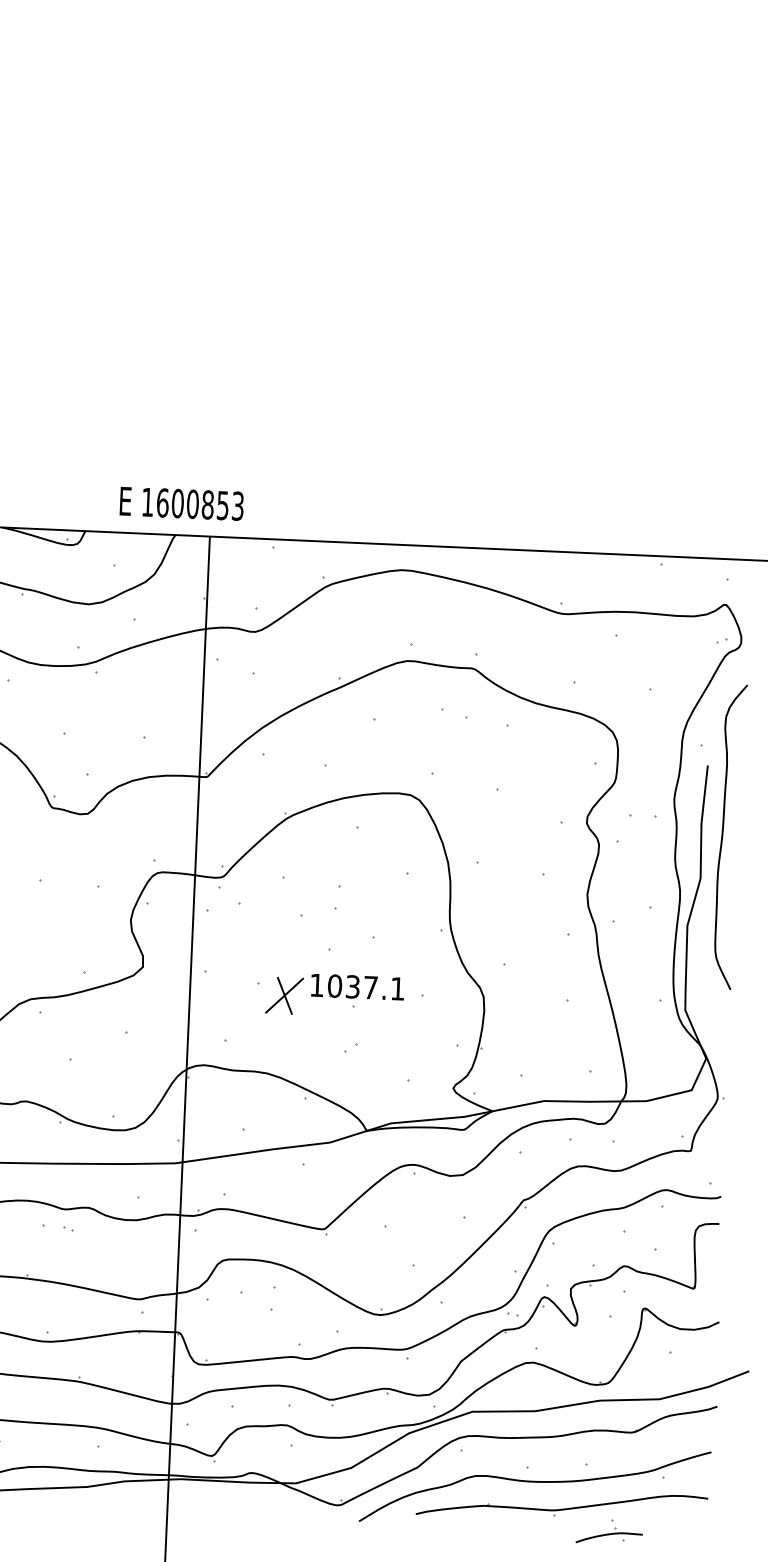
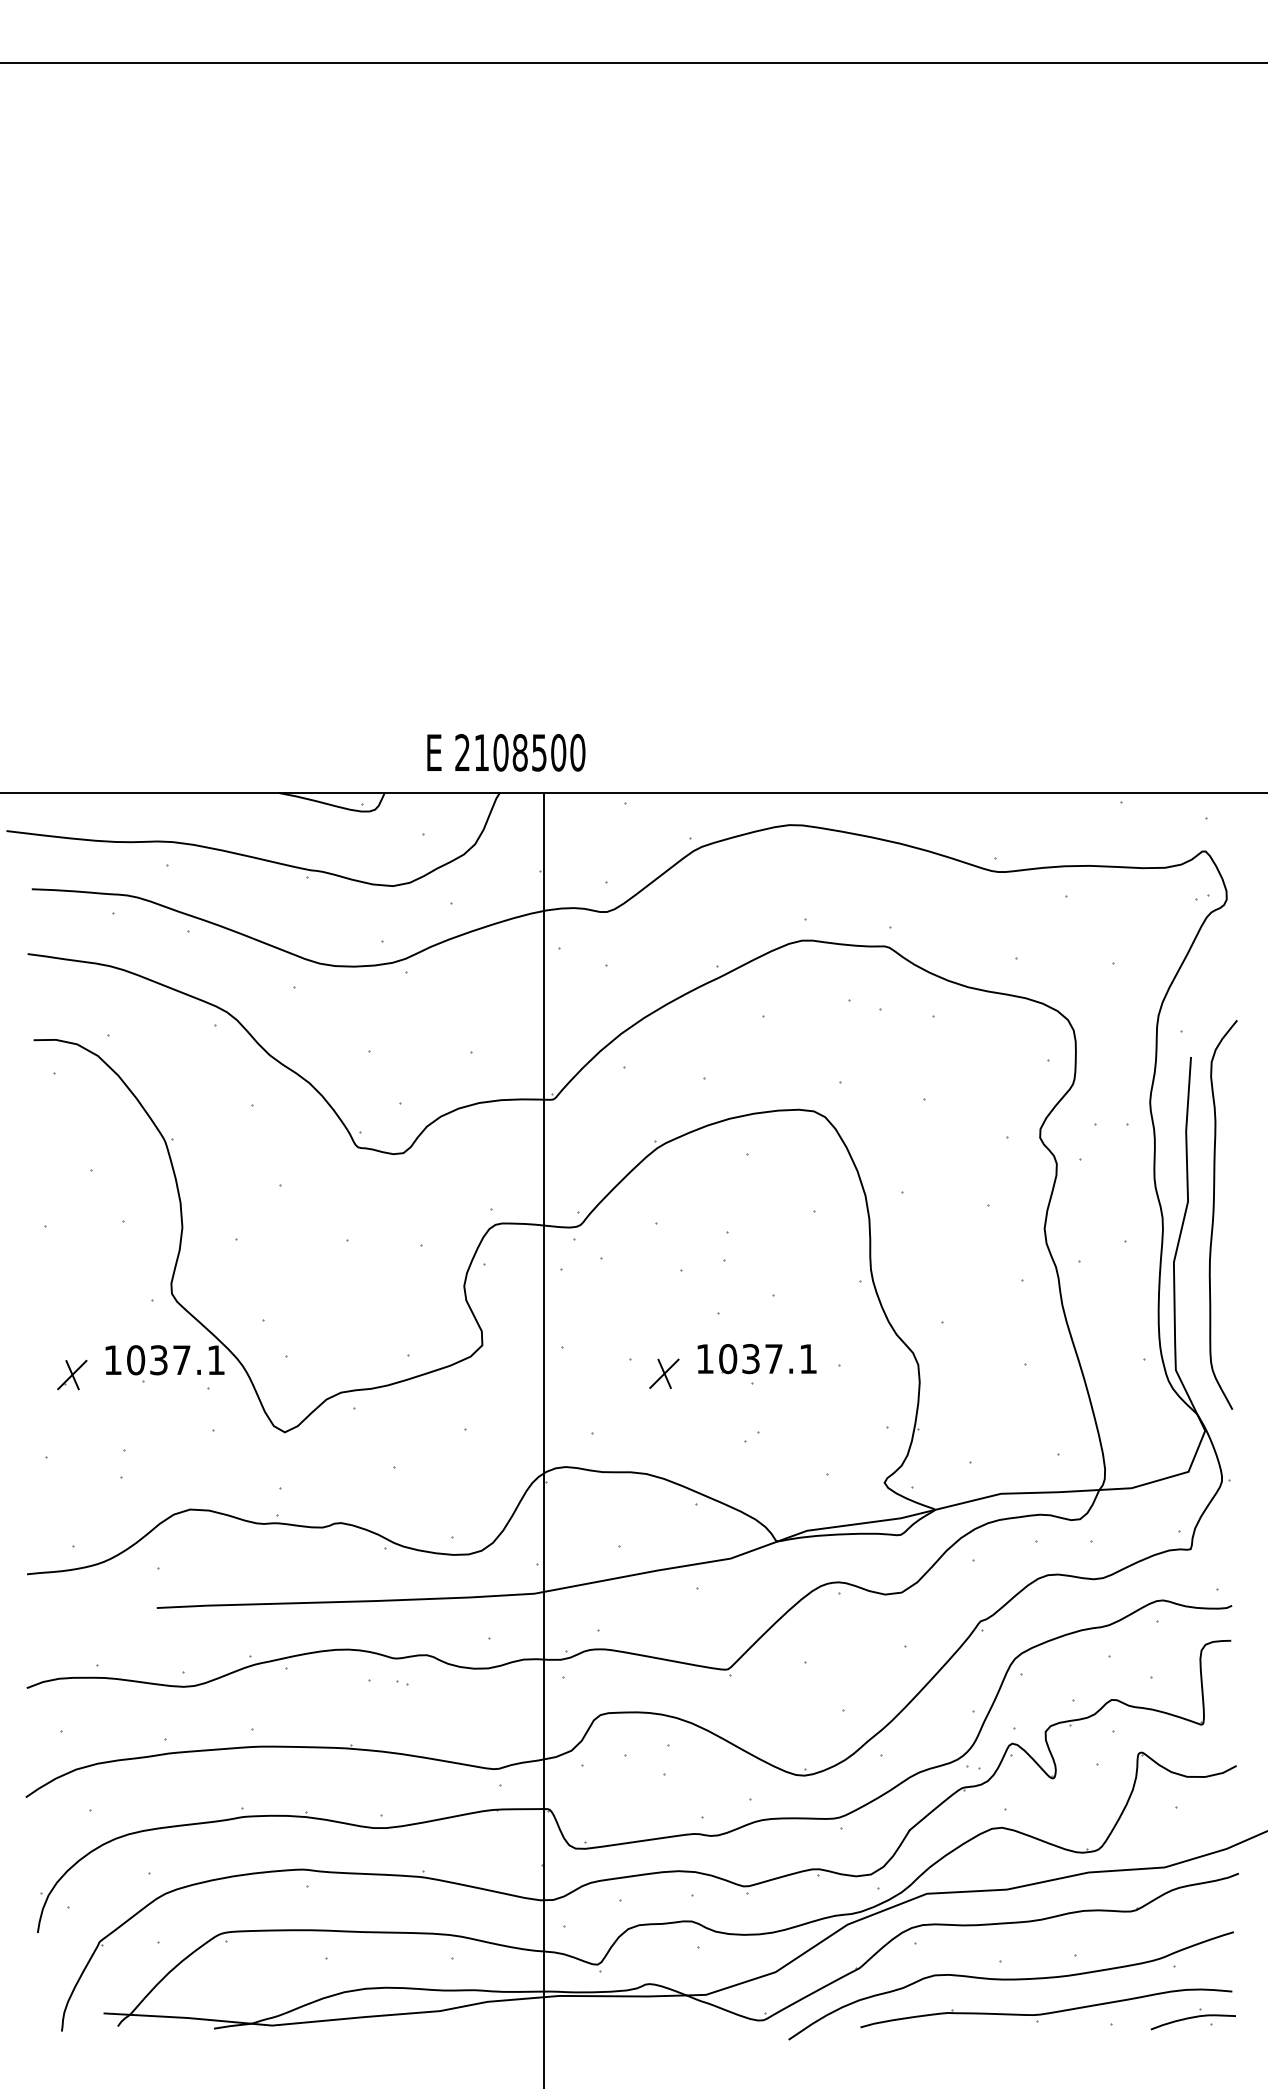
text: (193, 504) -> (520, 752), 1600853 -> 2108500
curve: (723, 836) -> (1214, 1214), moved
part: (284, 995) -> (664, 1373), size x0.62
part: (608, 1535) -> (1192, 2019), moved

